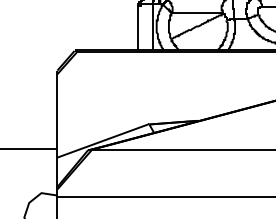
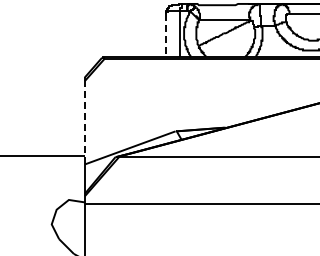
line: (138, 28) -> (165, 35), solid -> dashed
line: (57, 115) -> (84, 122), solid -> dashed

